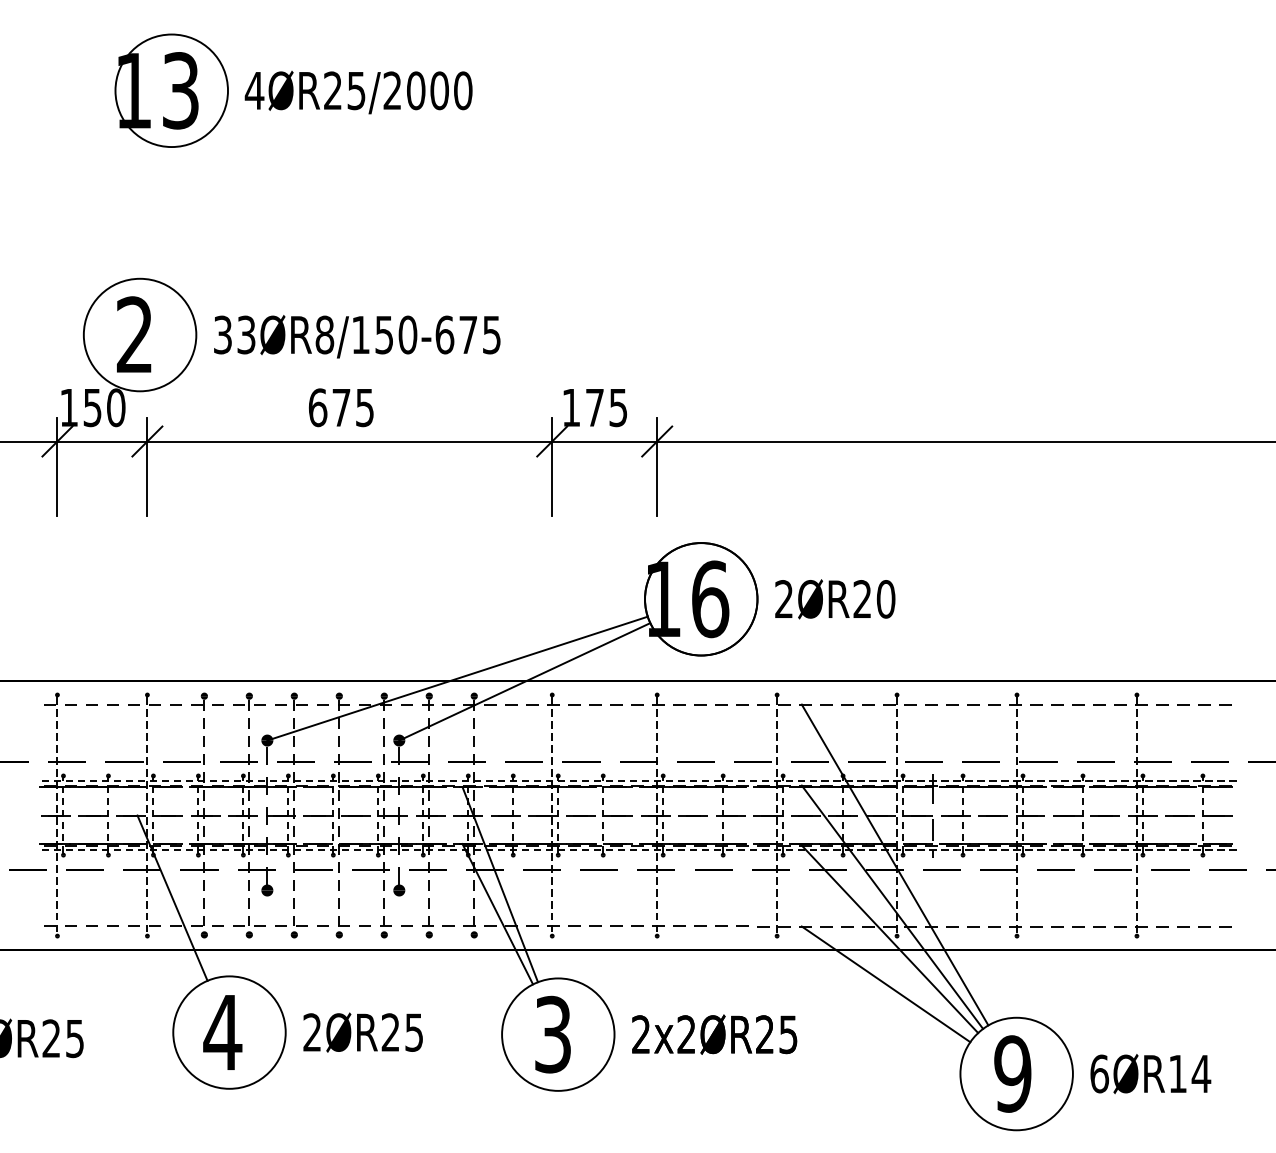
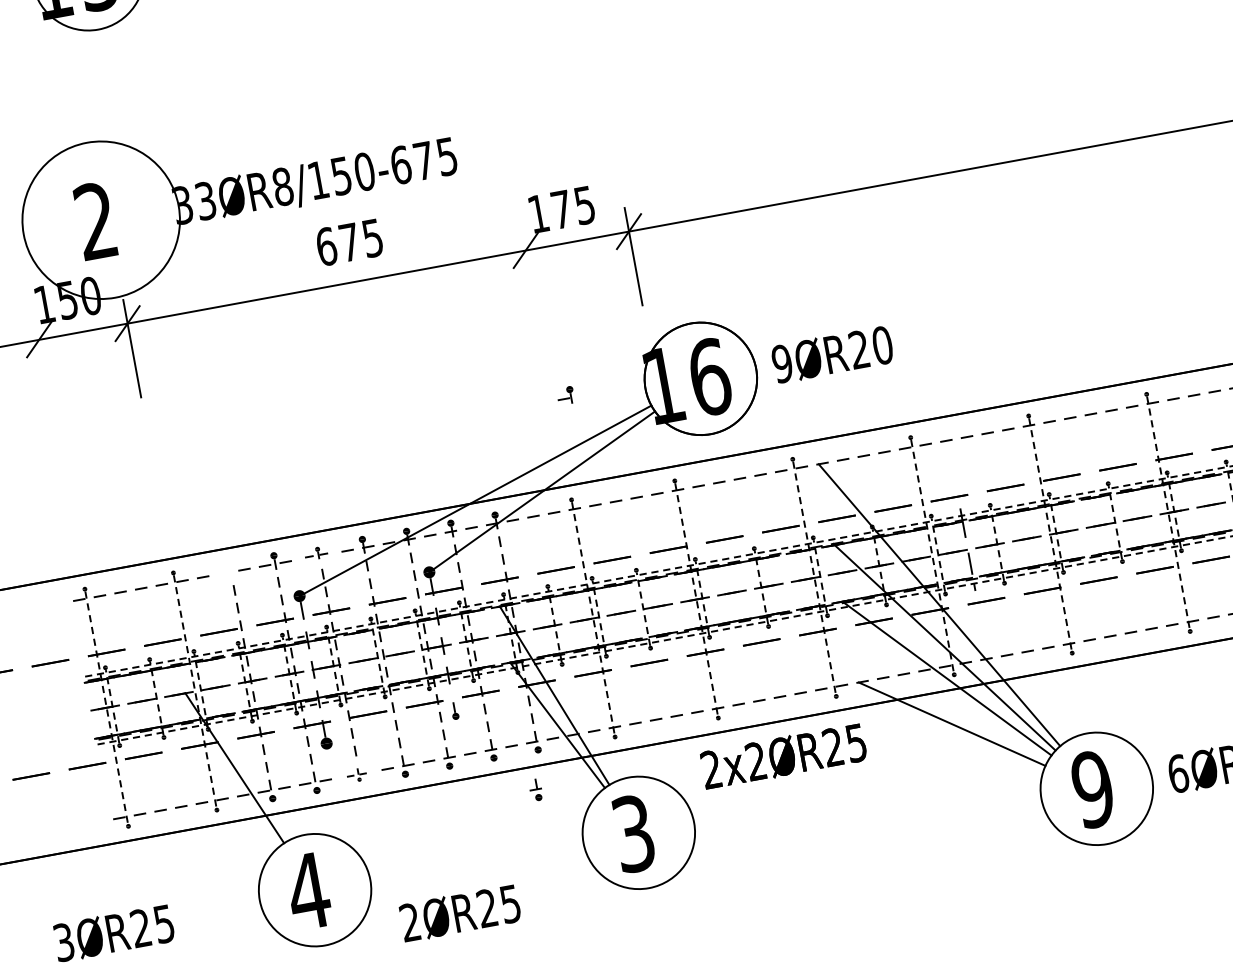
circle: (139, 334) -> (100, 219), size x1.4
text: (341, 407) -> (349, 242), moved
line: (57, 466) -> (43, 364), removed
line: (552, 466) -> (530, 275), removed
text: (783, 599) -> (781, 364), 2ØR20 -> 9ØR20
part: (199, 701) -> (565, 395), moved
part: (291, 701) -> (316, 553), size x0.7
part: (399, 881) -> (455, 710), size x0.6
part: (291, 927) -> (357, 775), size x0.6
part: (464, 974) -> (535, 790), added
text: (362, 1032) -> (459, 913), moved
text: (714, 1034) -> (783, 756), moved

